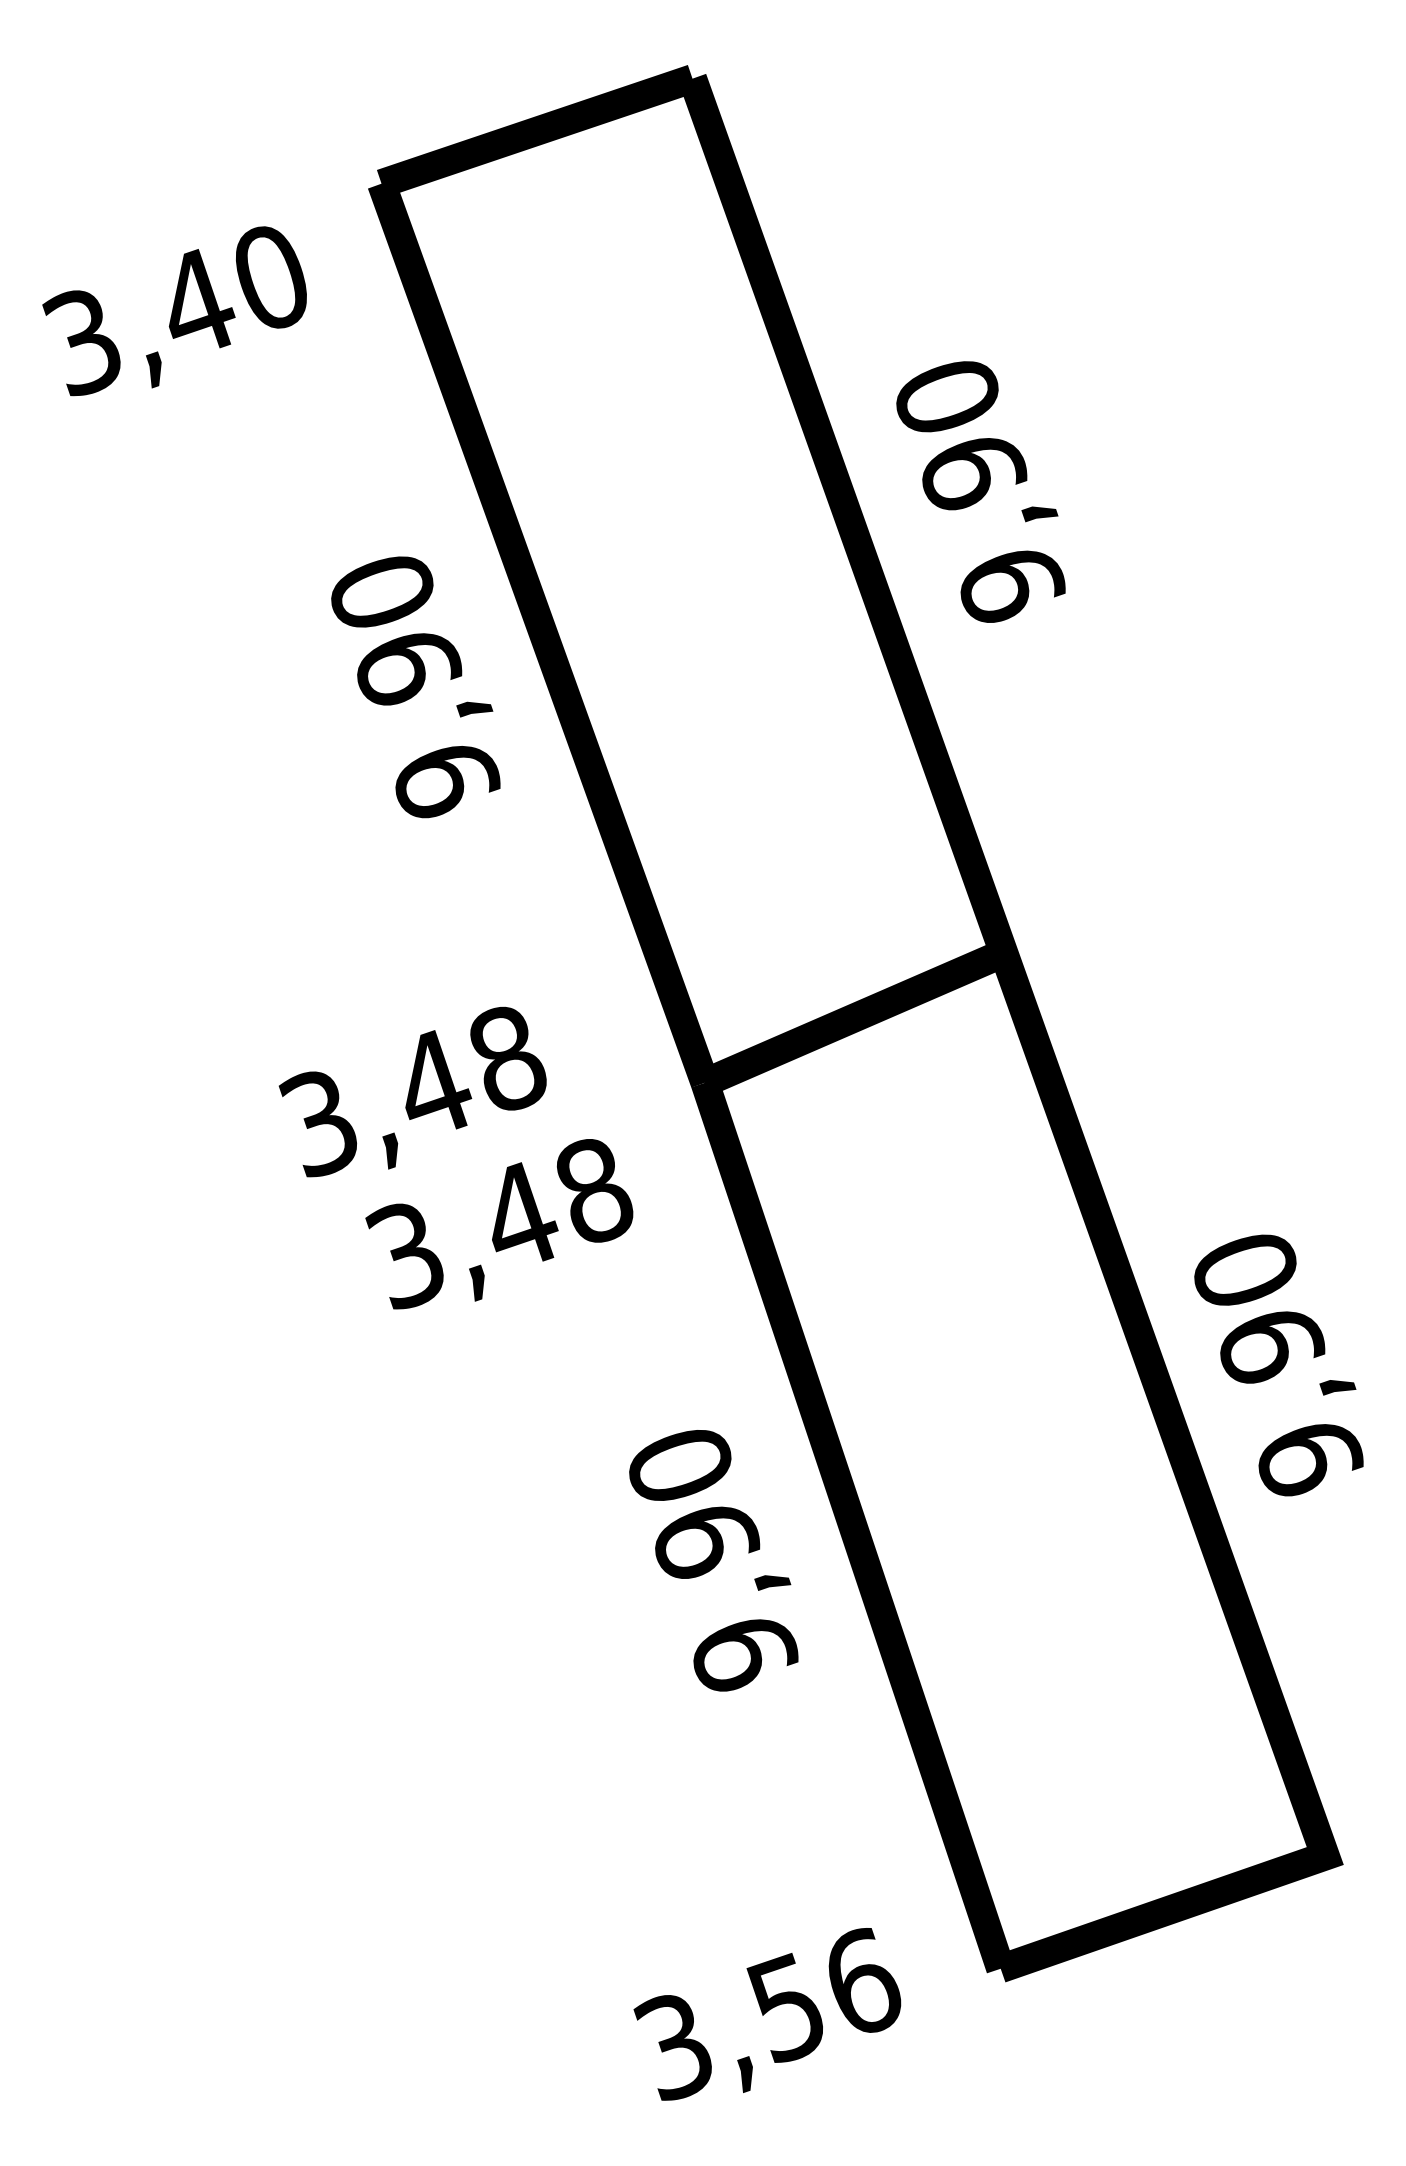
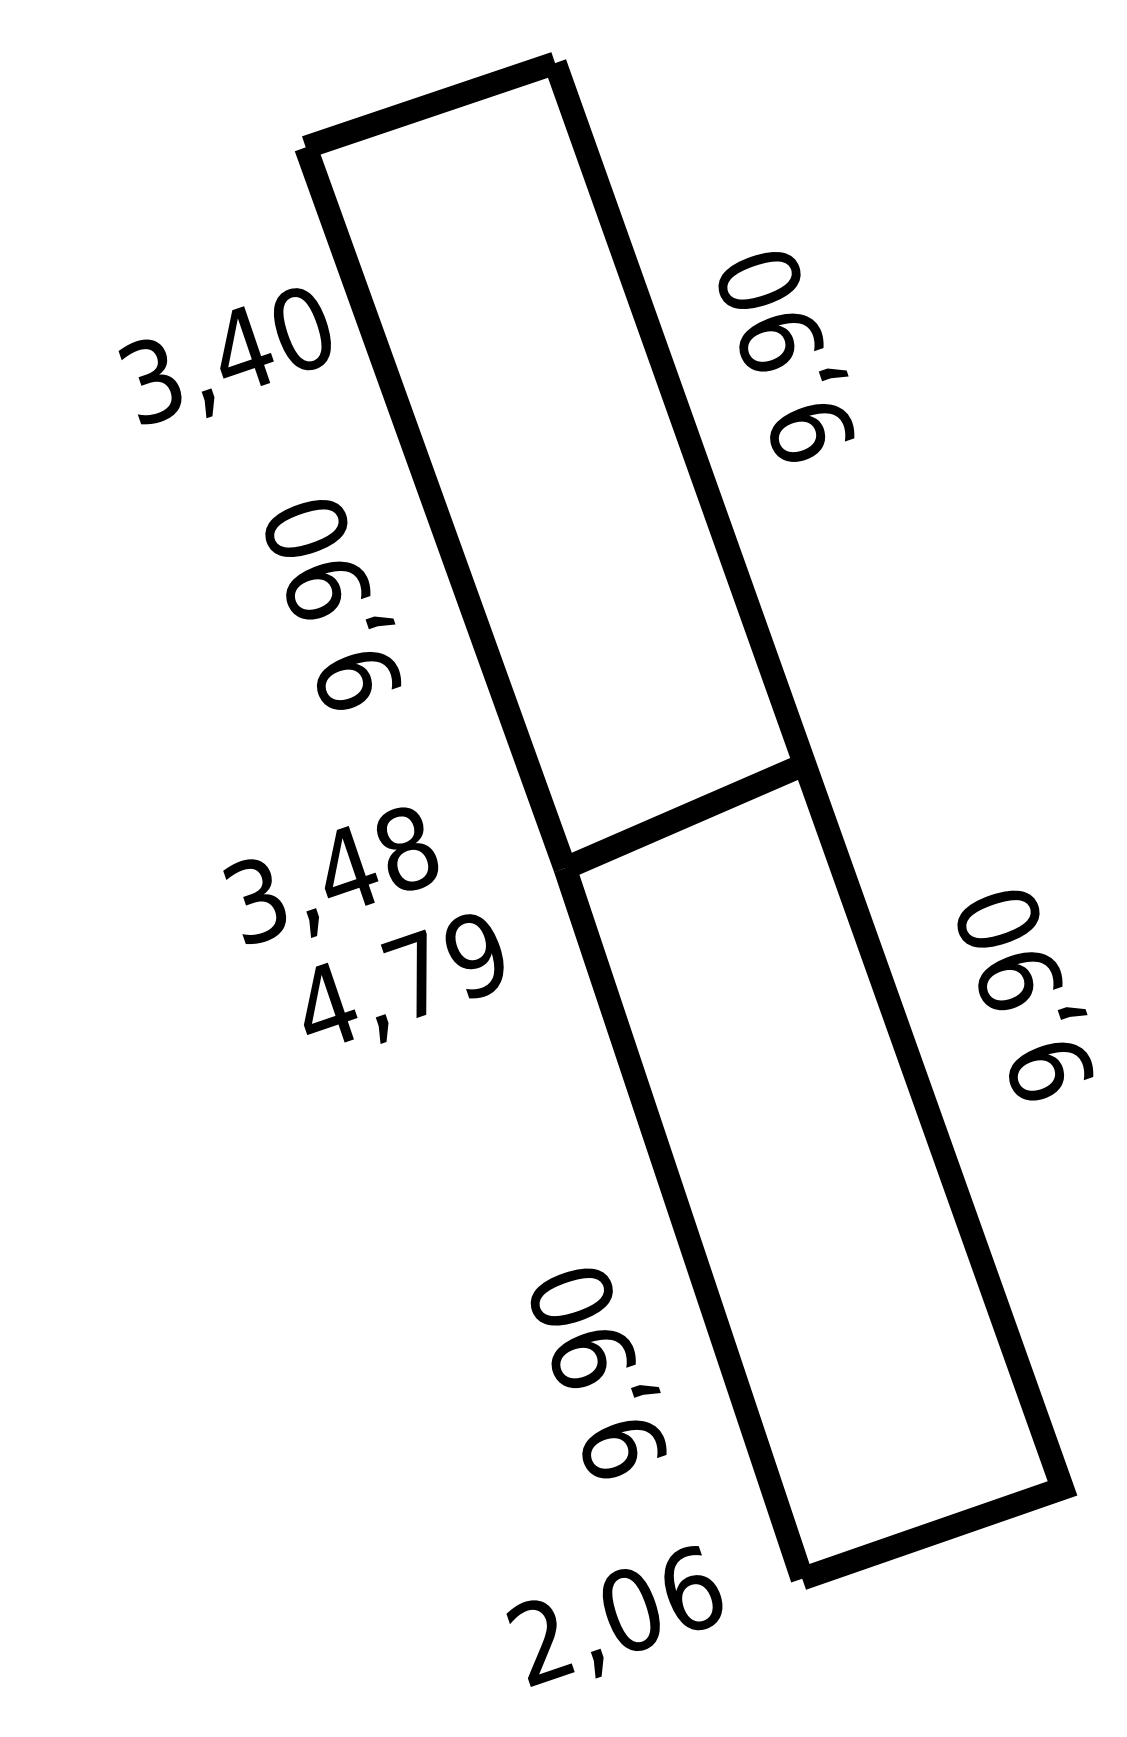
text: (174, 311) -> (224, 356), moved
text: (980, 491) -> (786, 356), moved
text: (415, 687) -> (332, 605), moved
text: (499, 1224) -> (400, 981), 3,48 -> 4,79
text: (1278, 1365) -> (1024, 995), moved
text: (713, 1560) -> (598, 1373), moved
text: (727, 2028) -> (583, 1626), 3,56 -> 2,06

